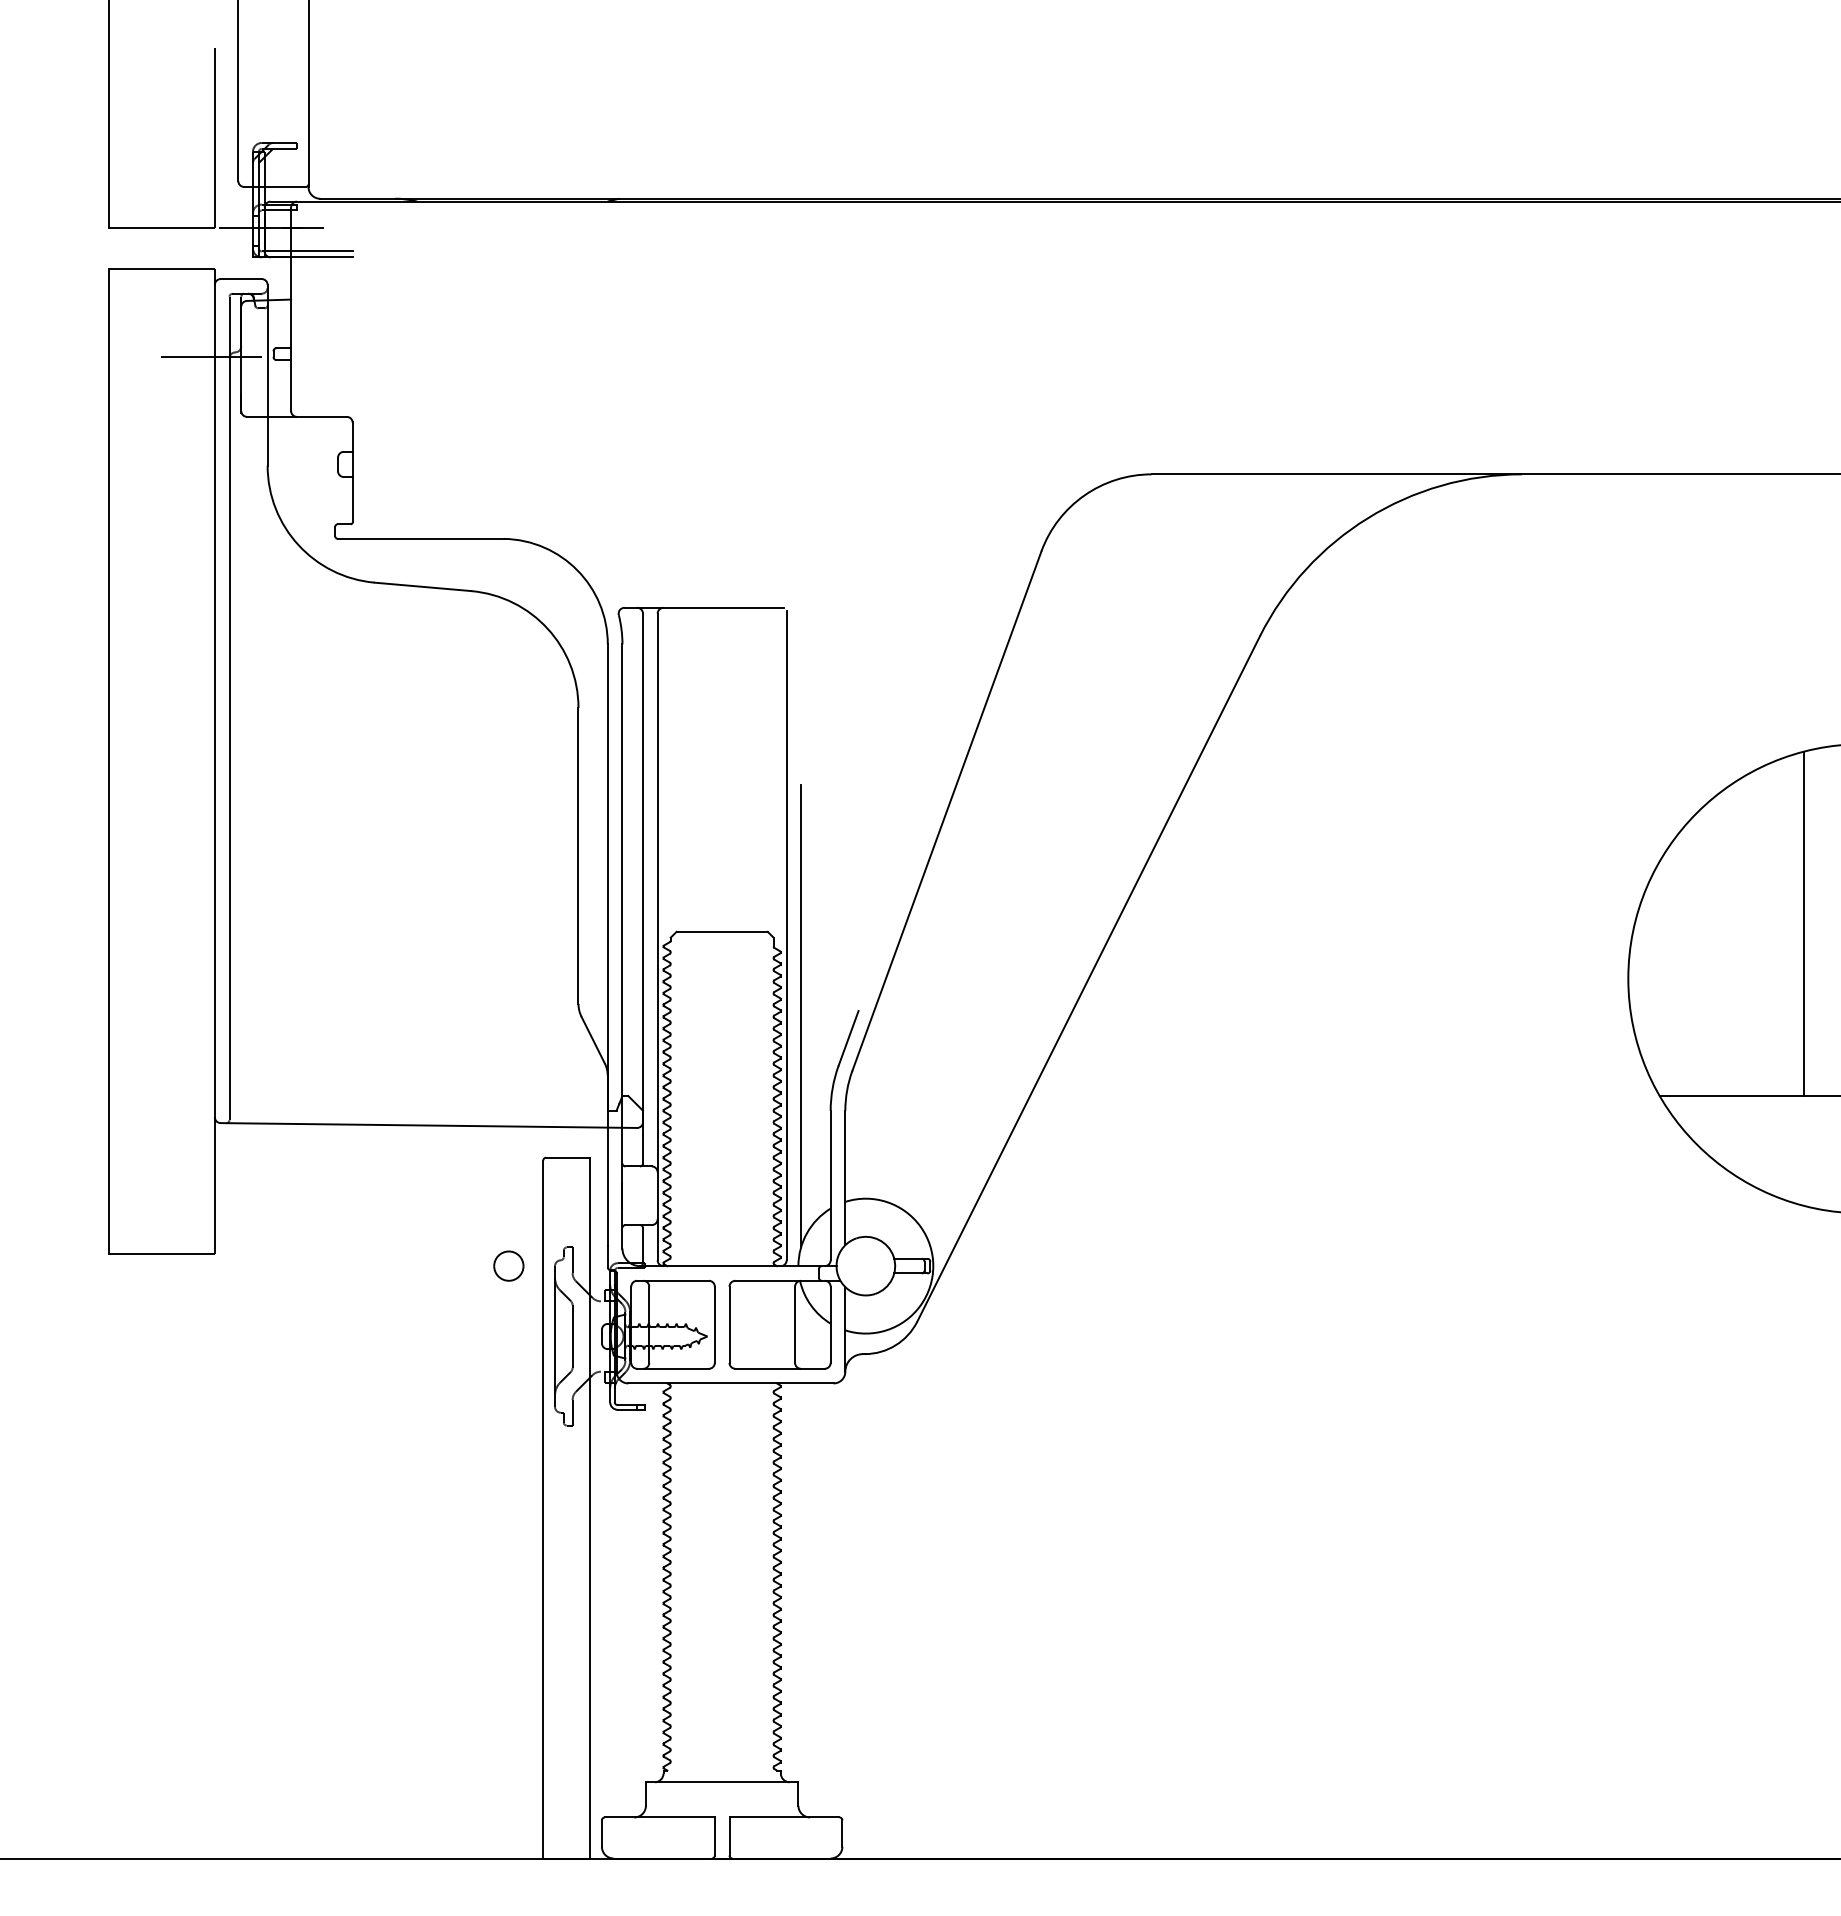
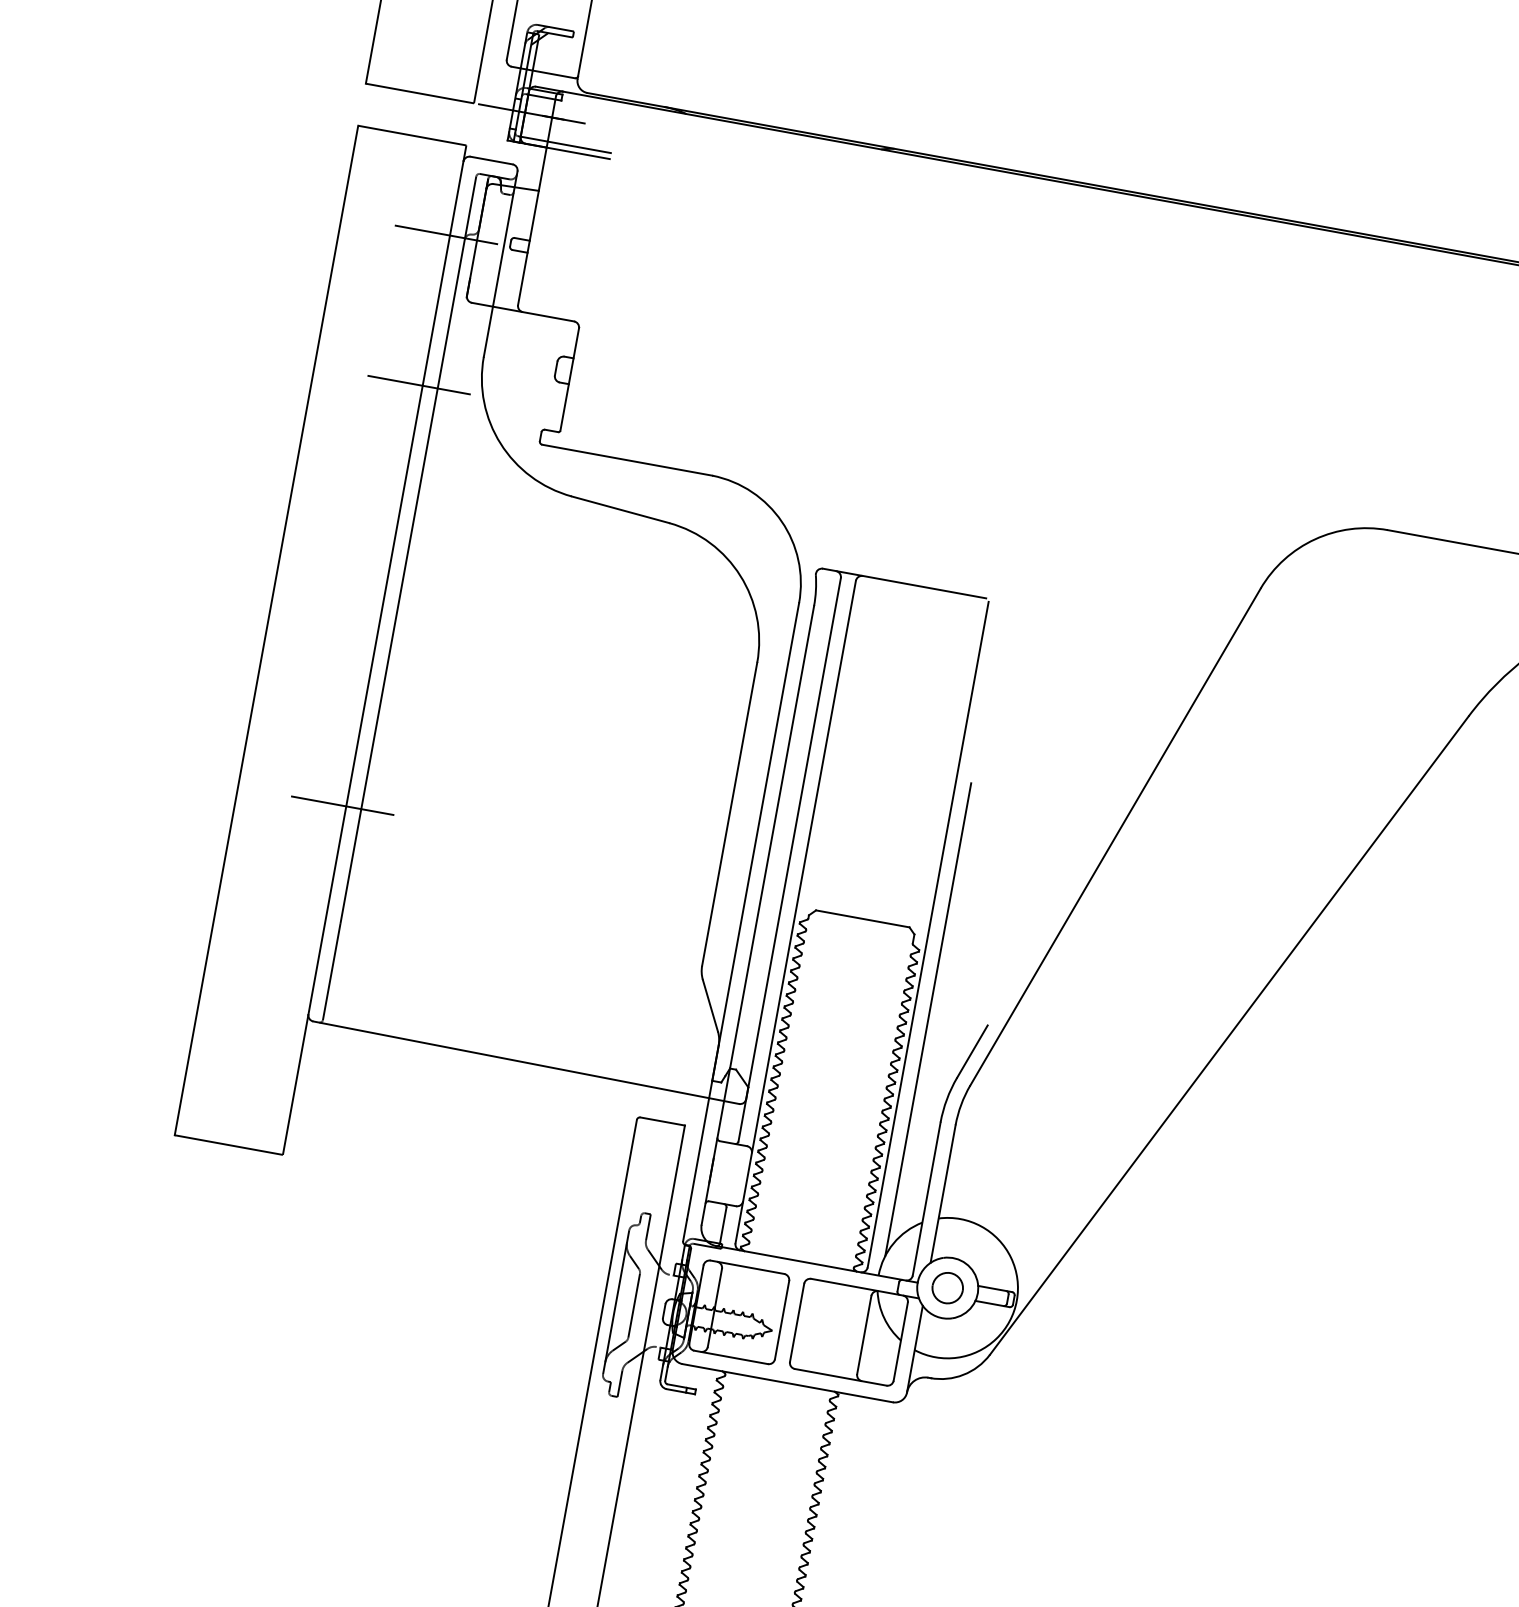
line: (210, 503) -> (418, 384), added
line: (210, 914) -> (341, 805), added
part: (508, 1265) -> (947, 1287), moved

